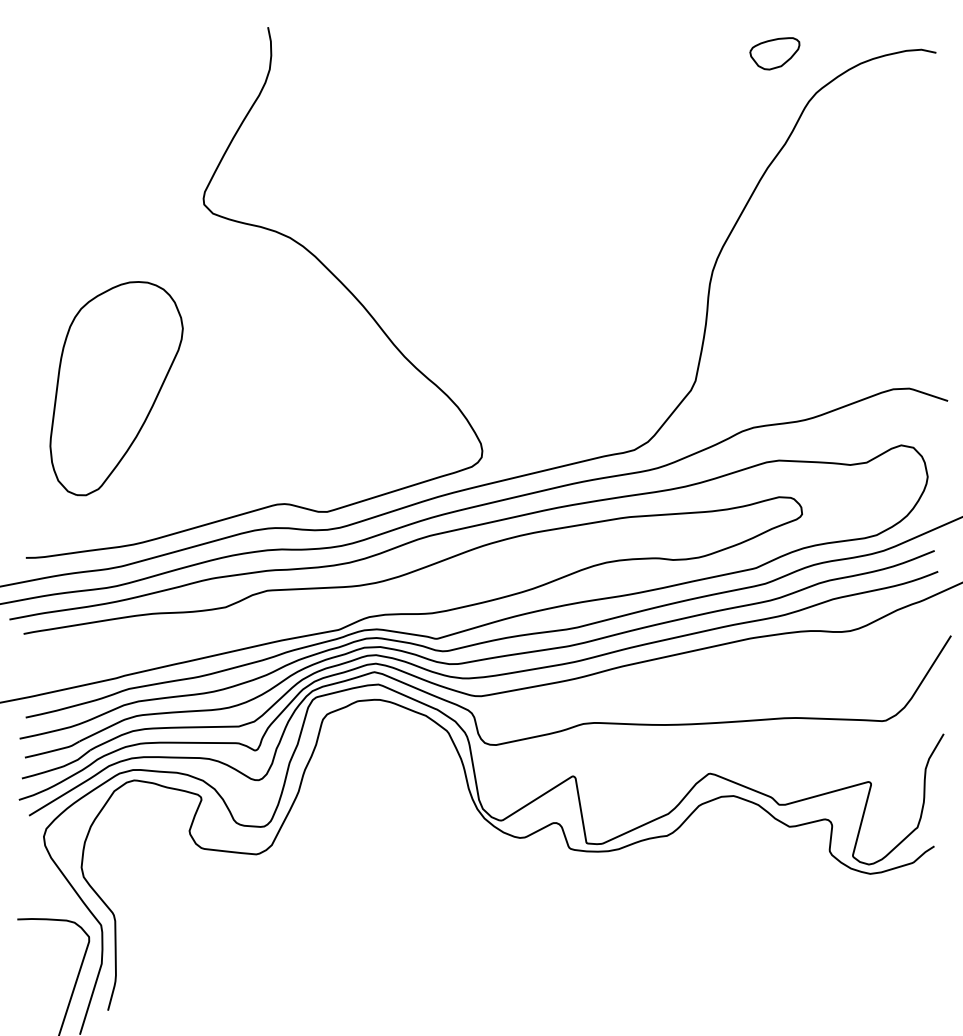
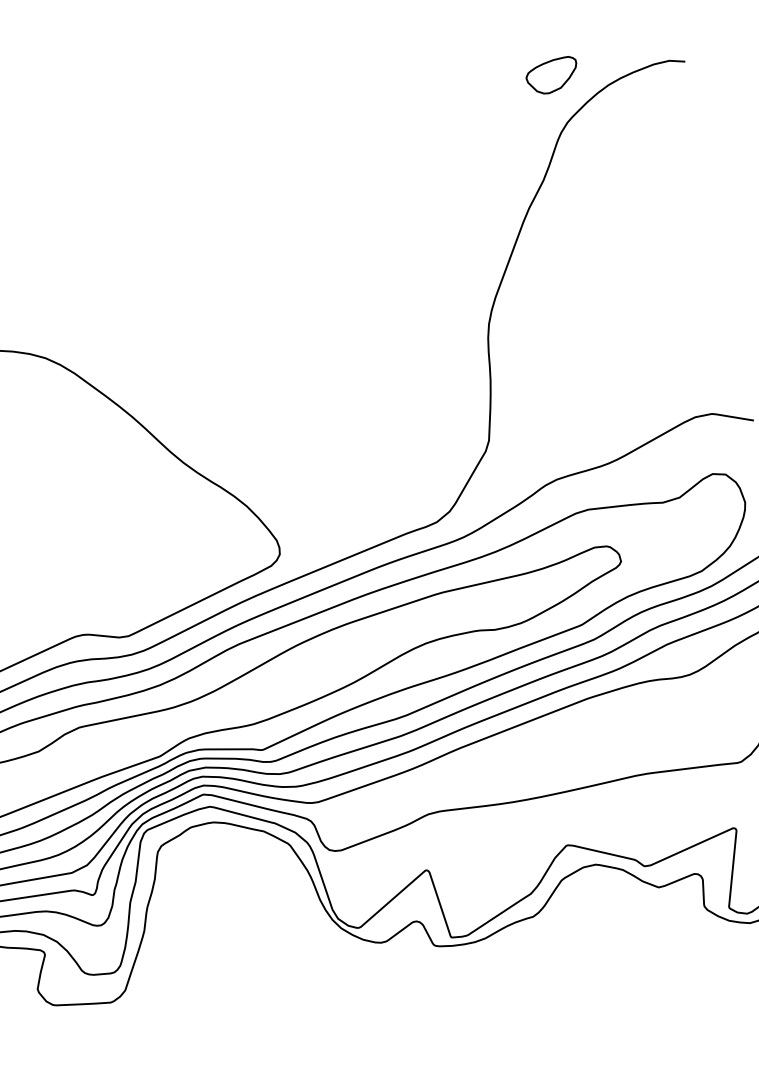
part: (774, 53) -> (551, 75), moved

